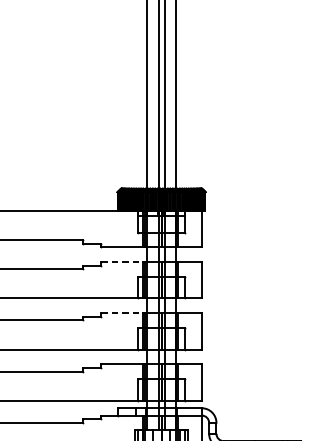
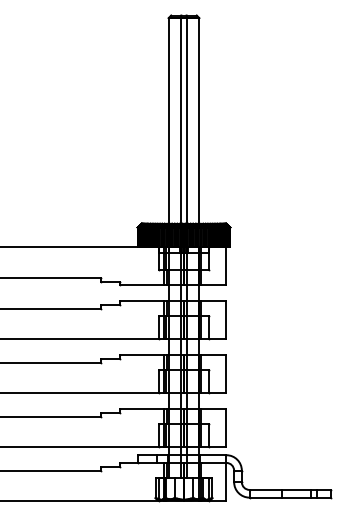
line: (122, 261) -> (142, 300), dashed -> solid
line: (122, 312) -> (142, 354), dashed -> solid

